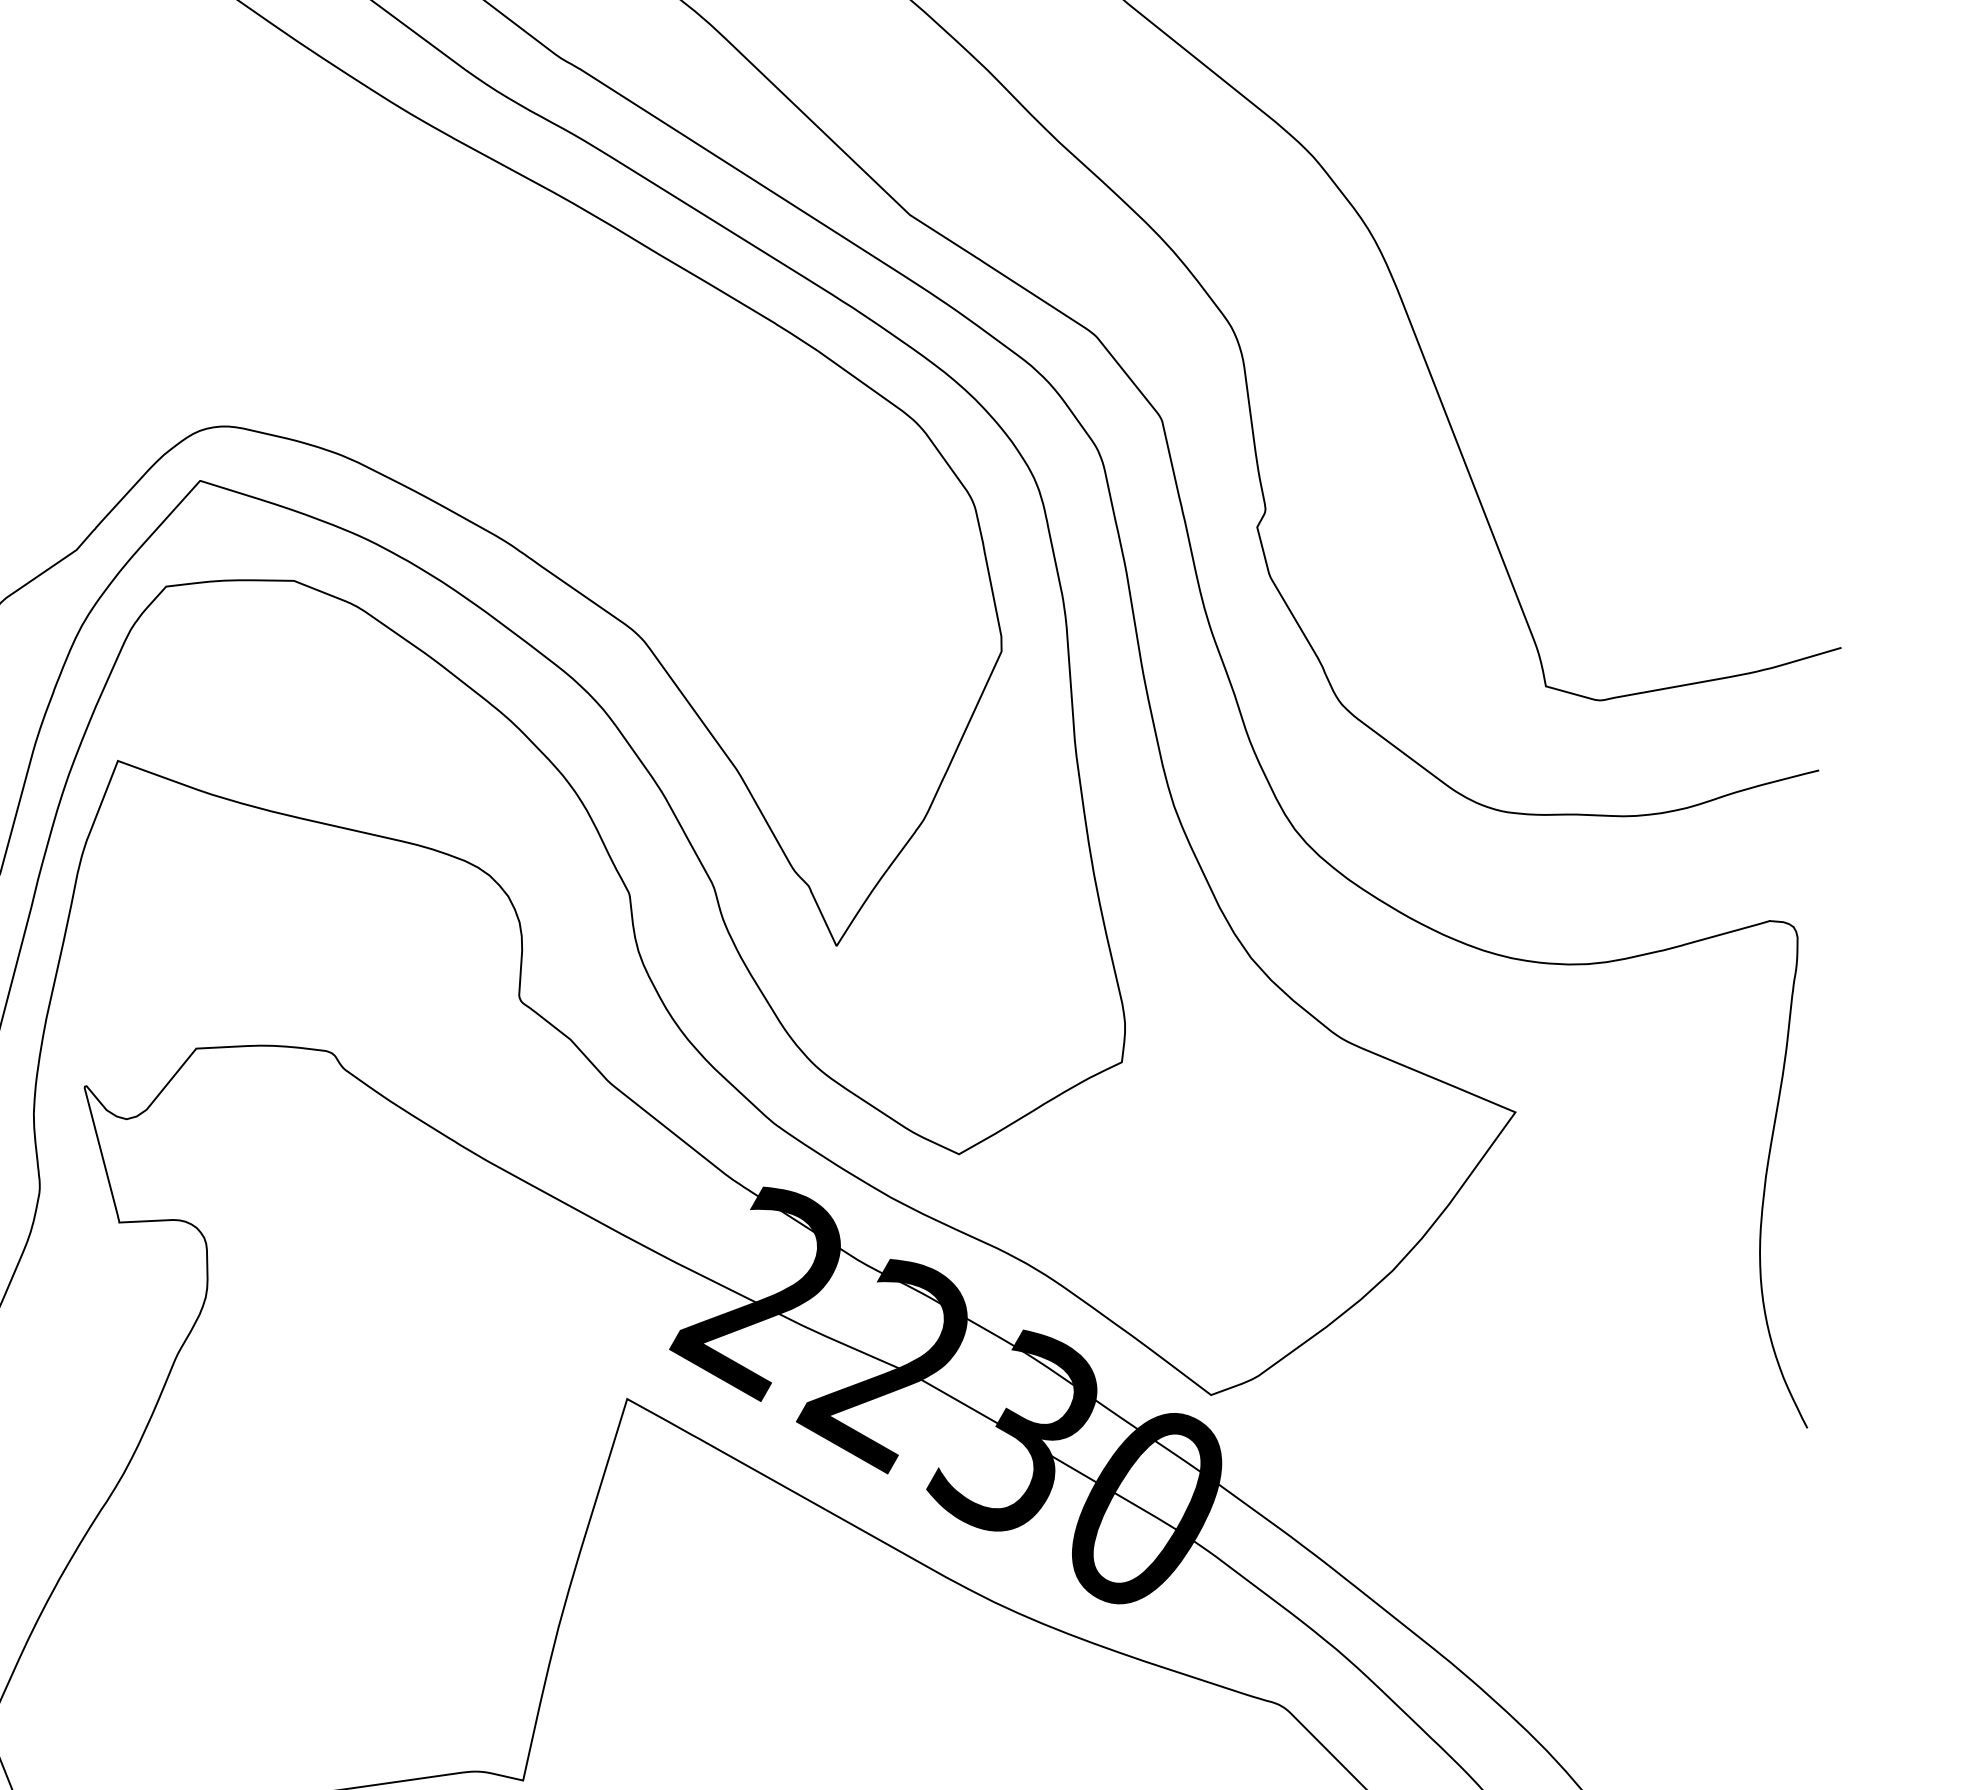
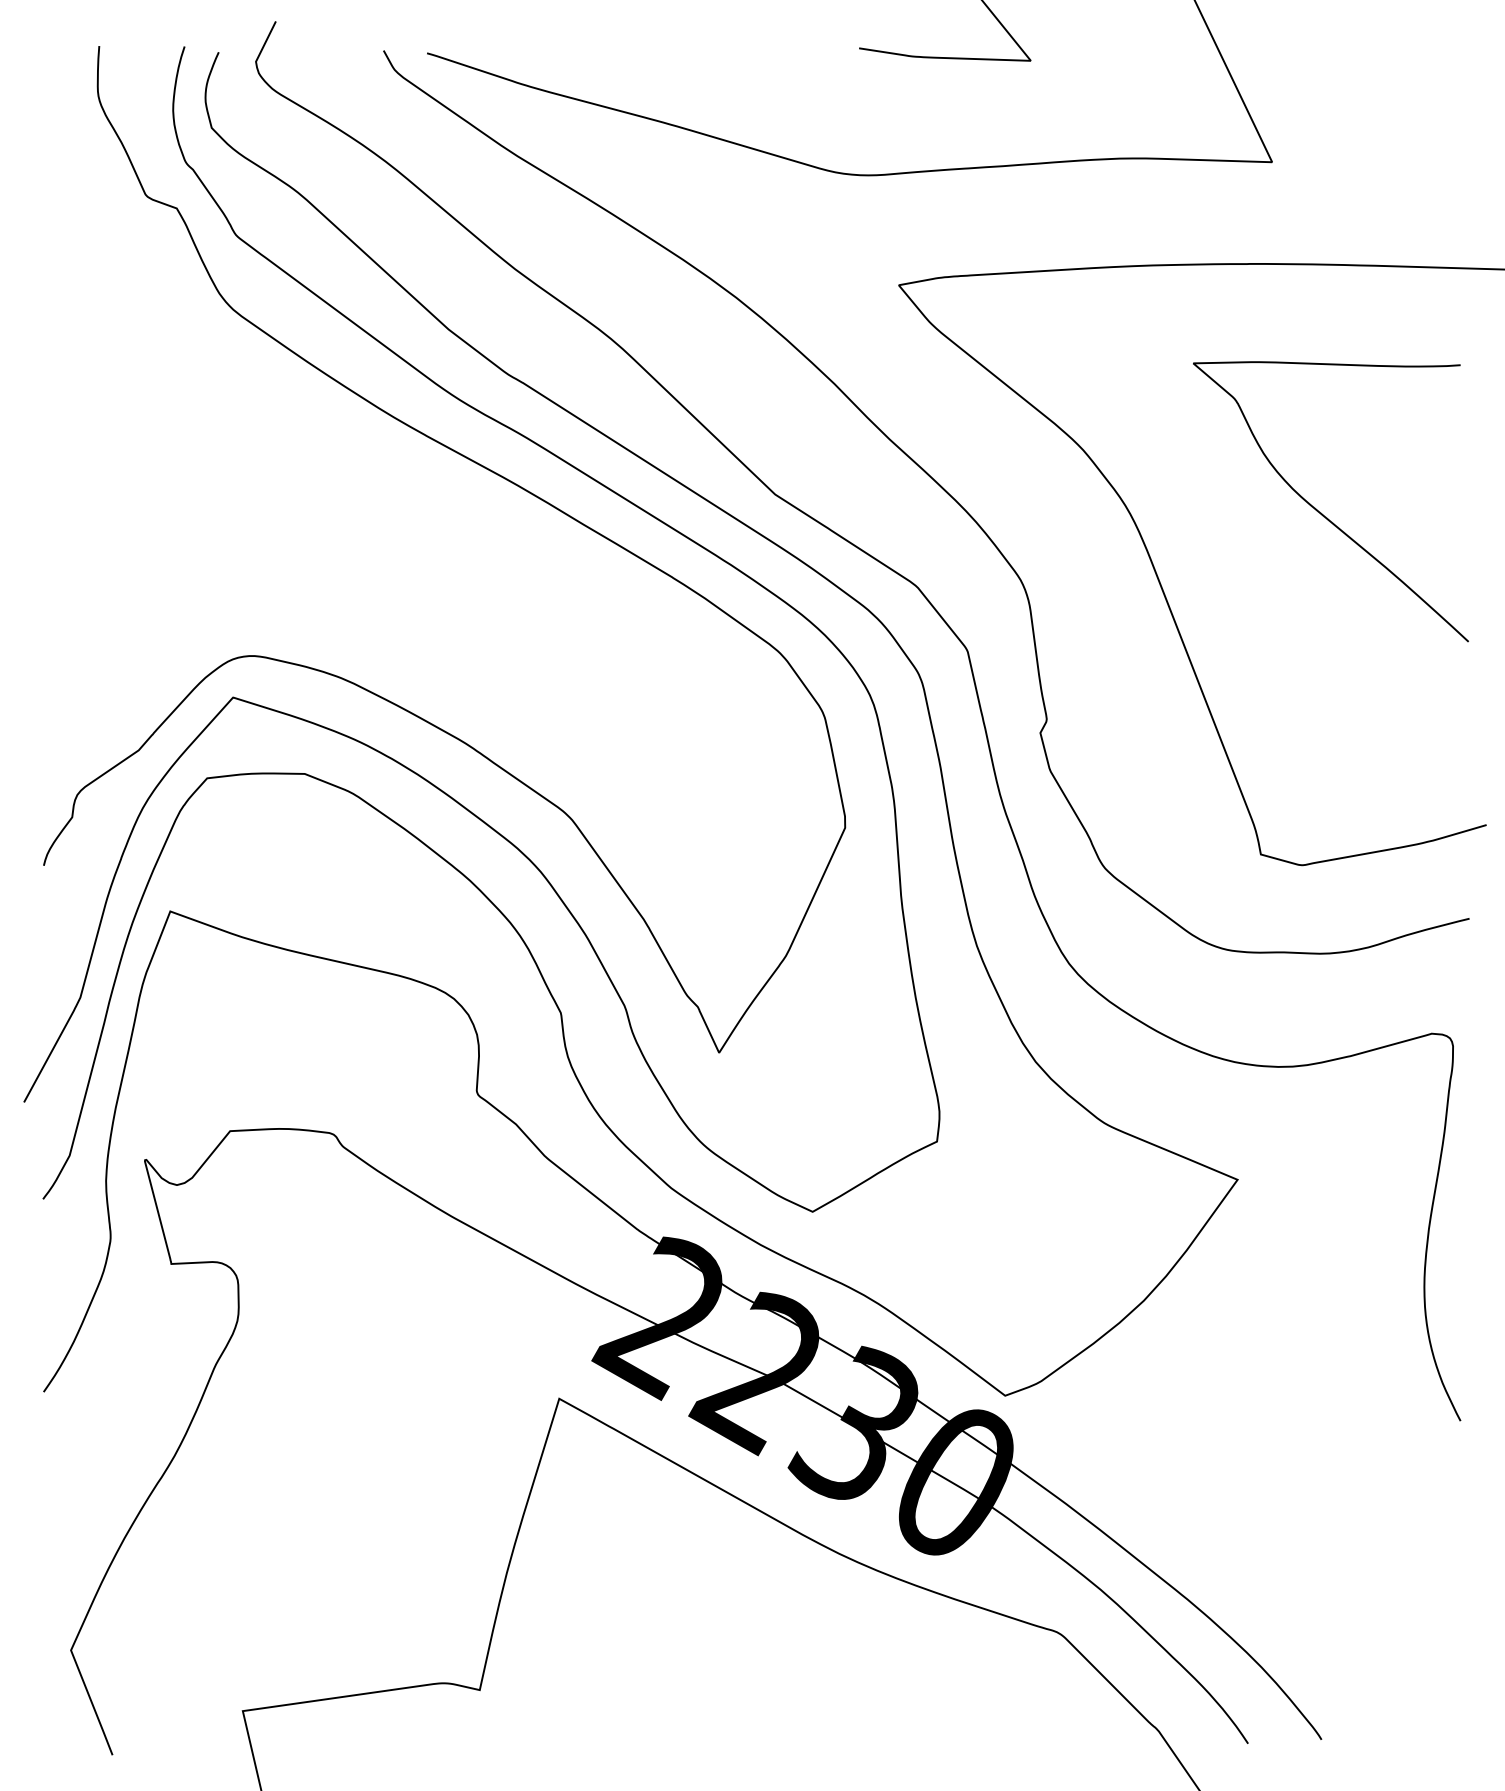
curve: (1625, 238) -> (1321, 512), added

